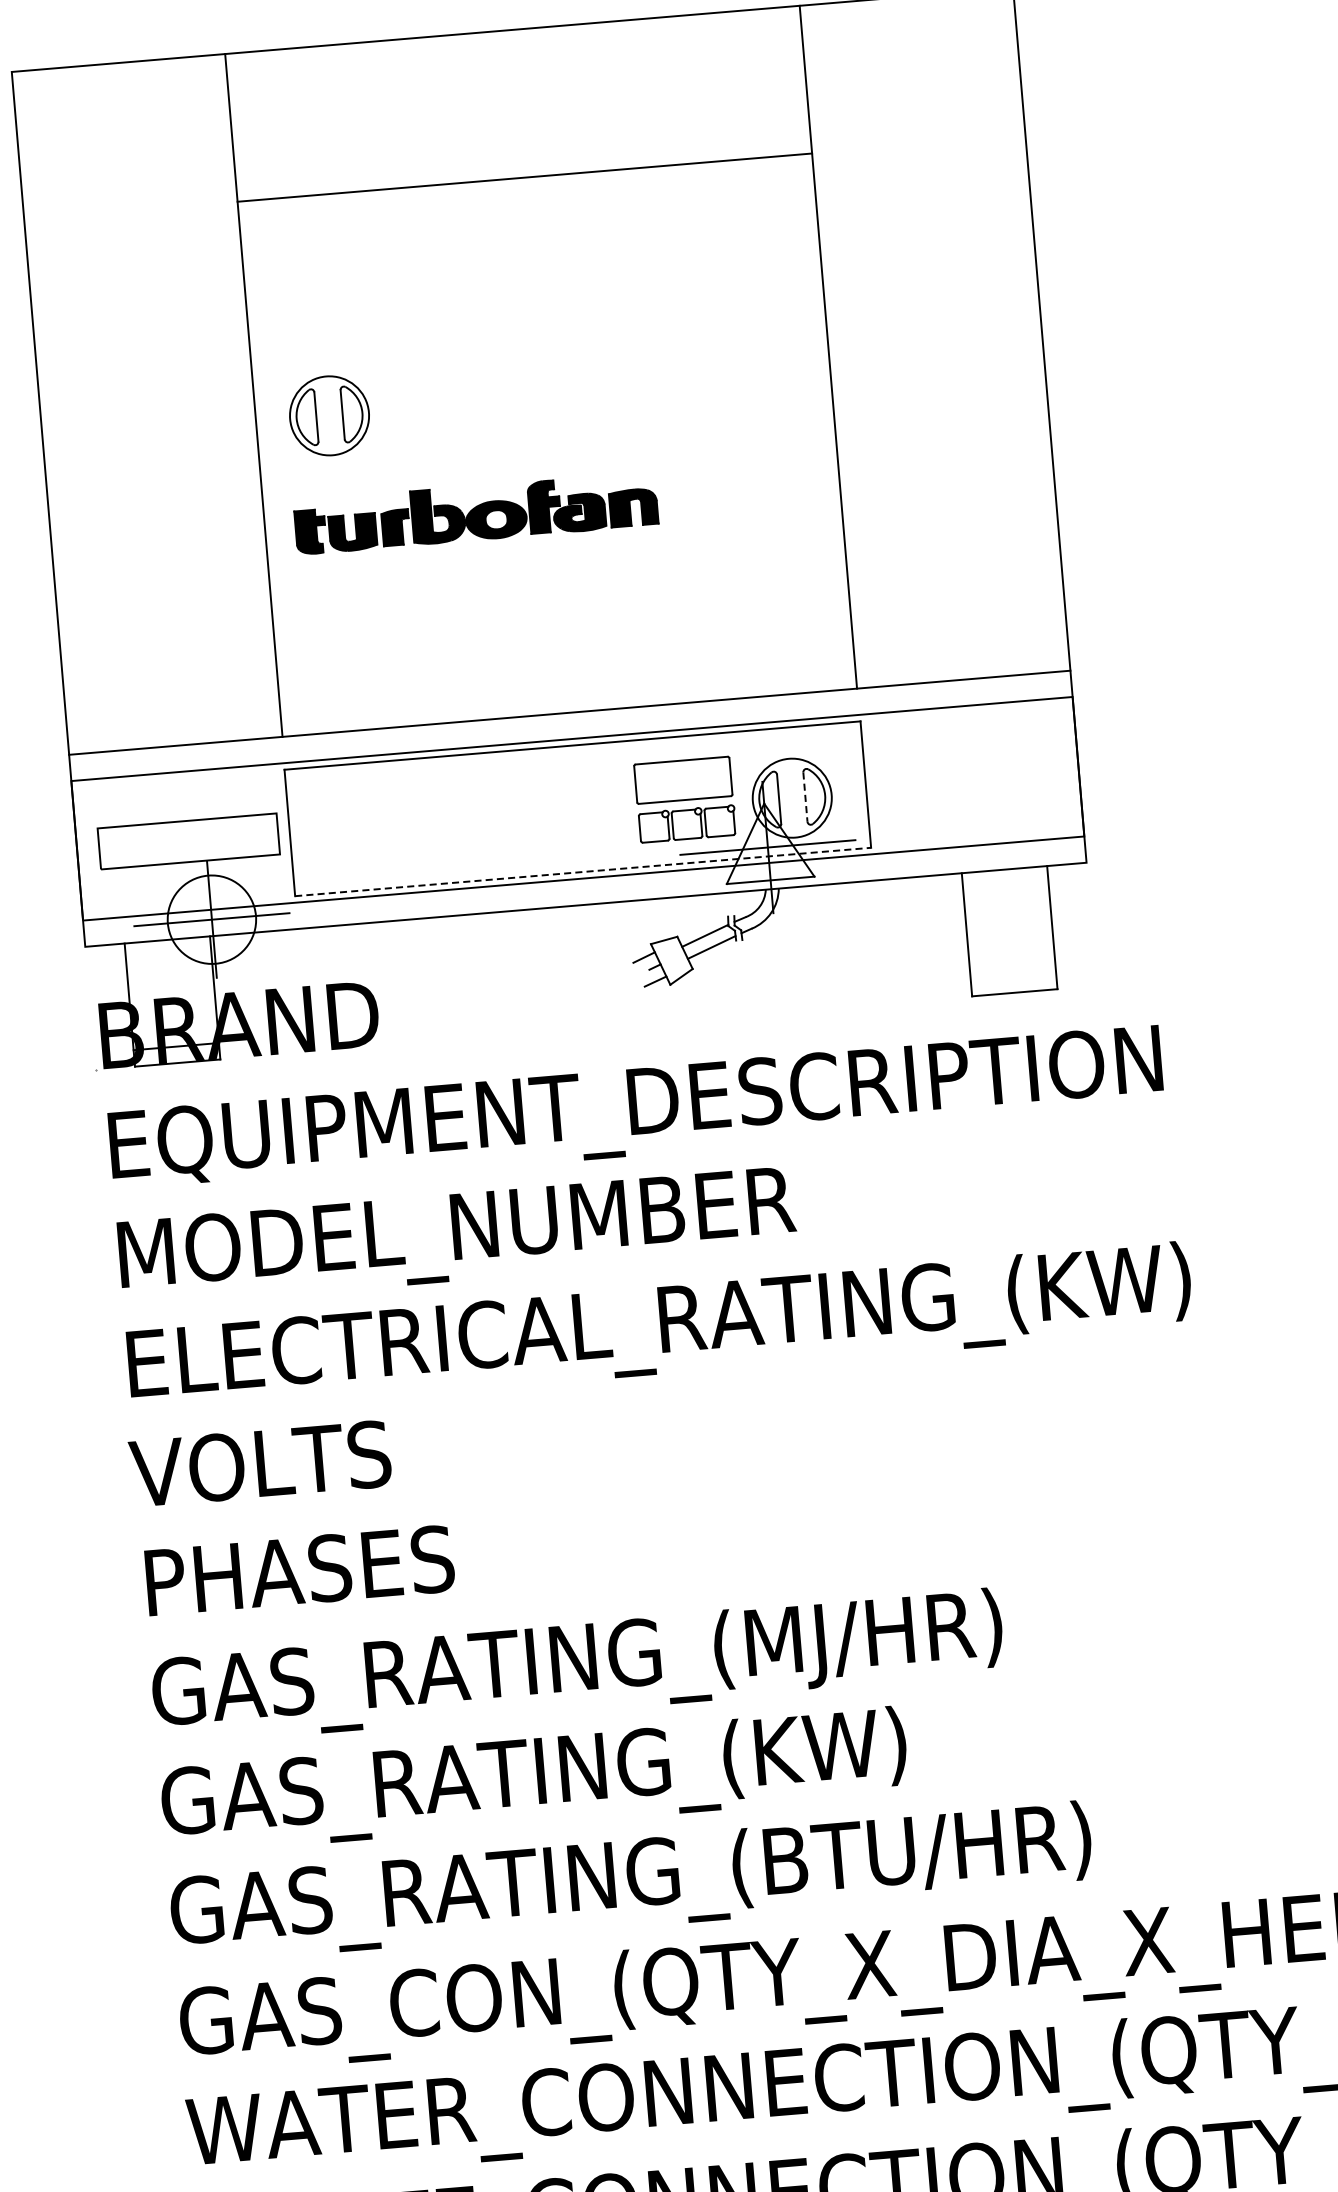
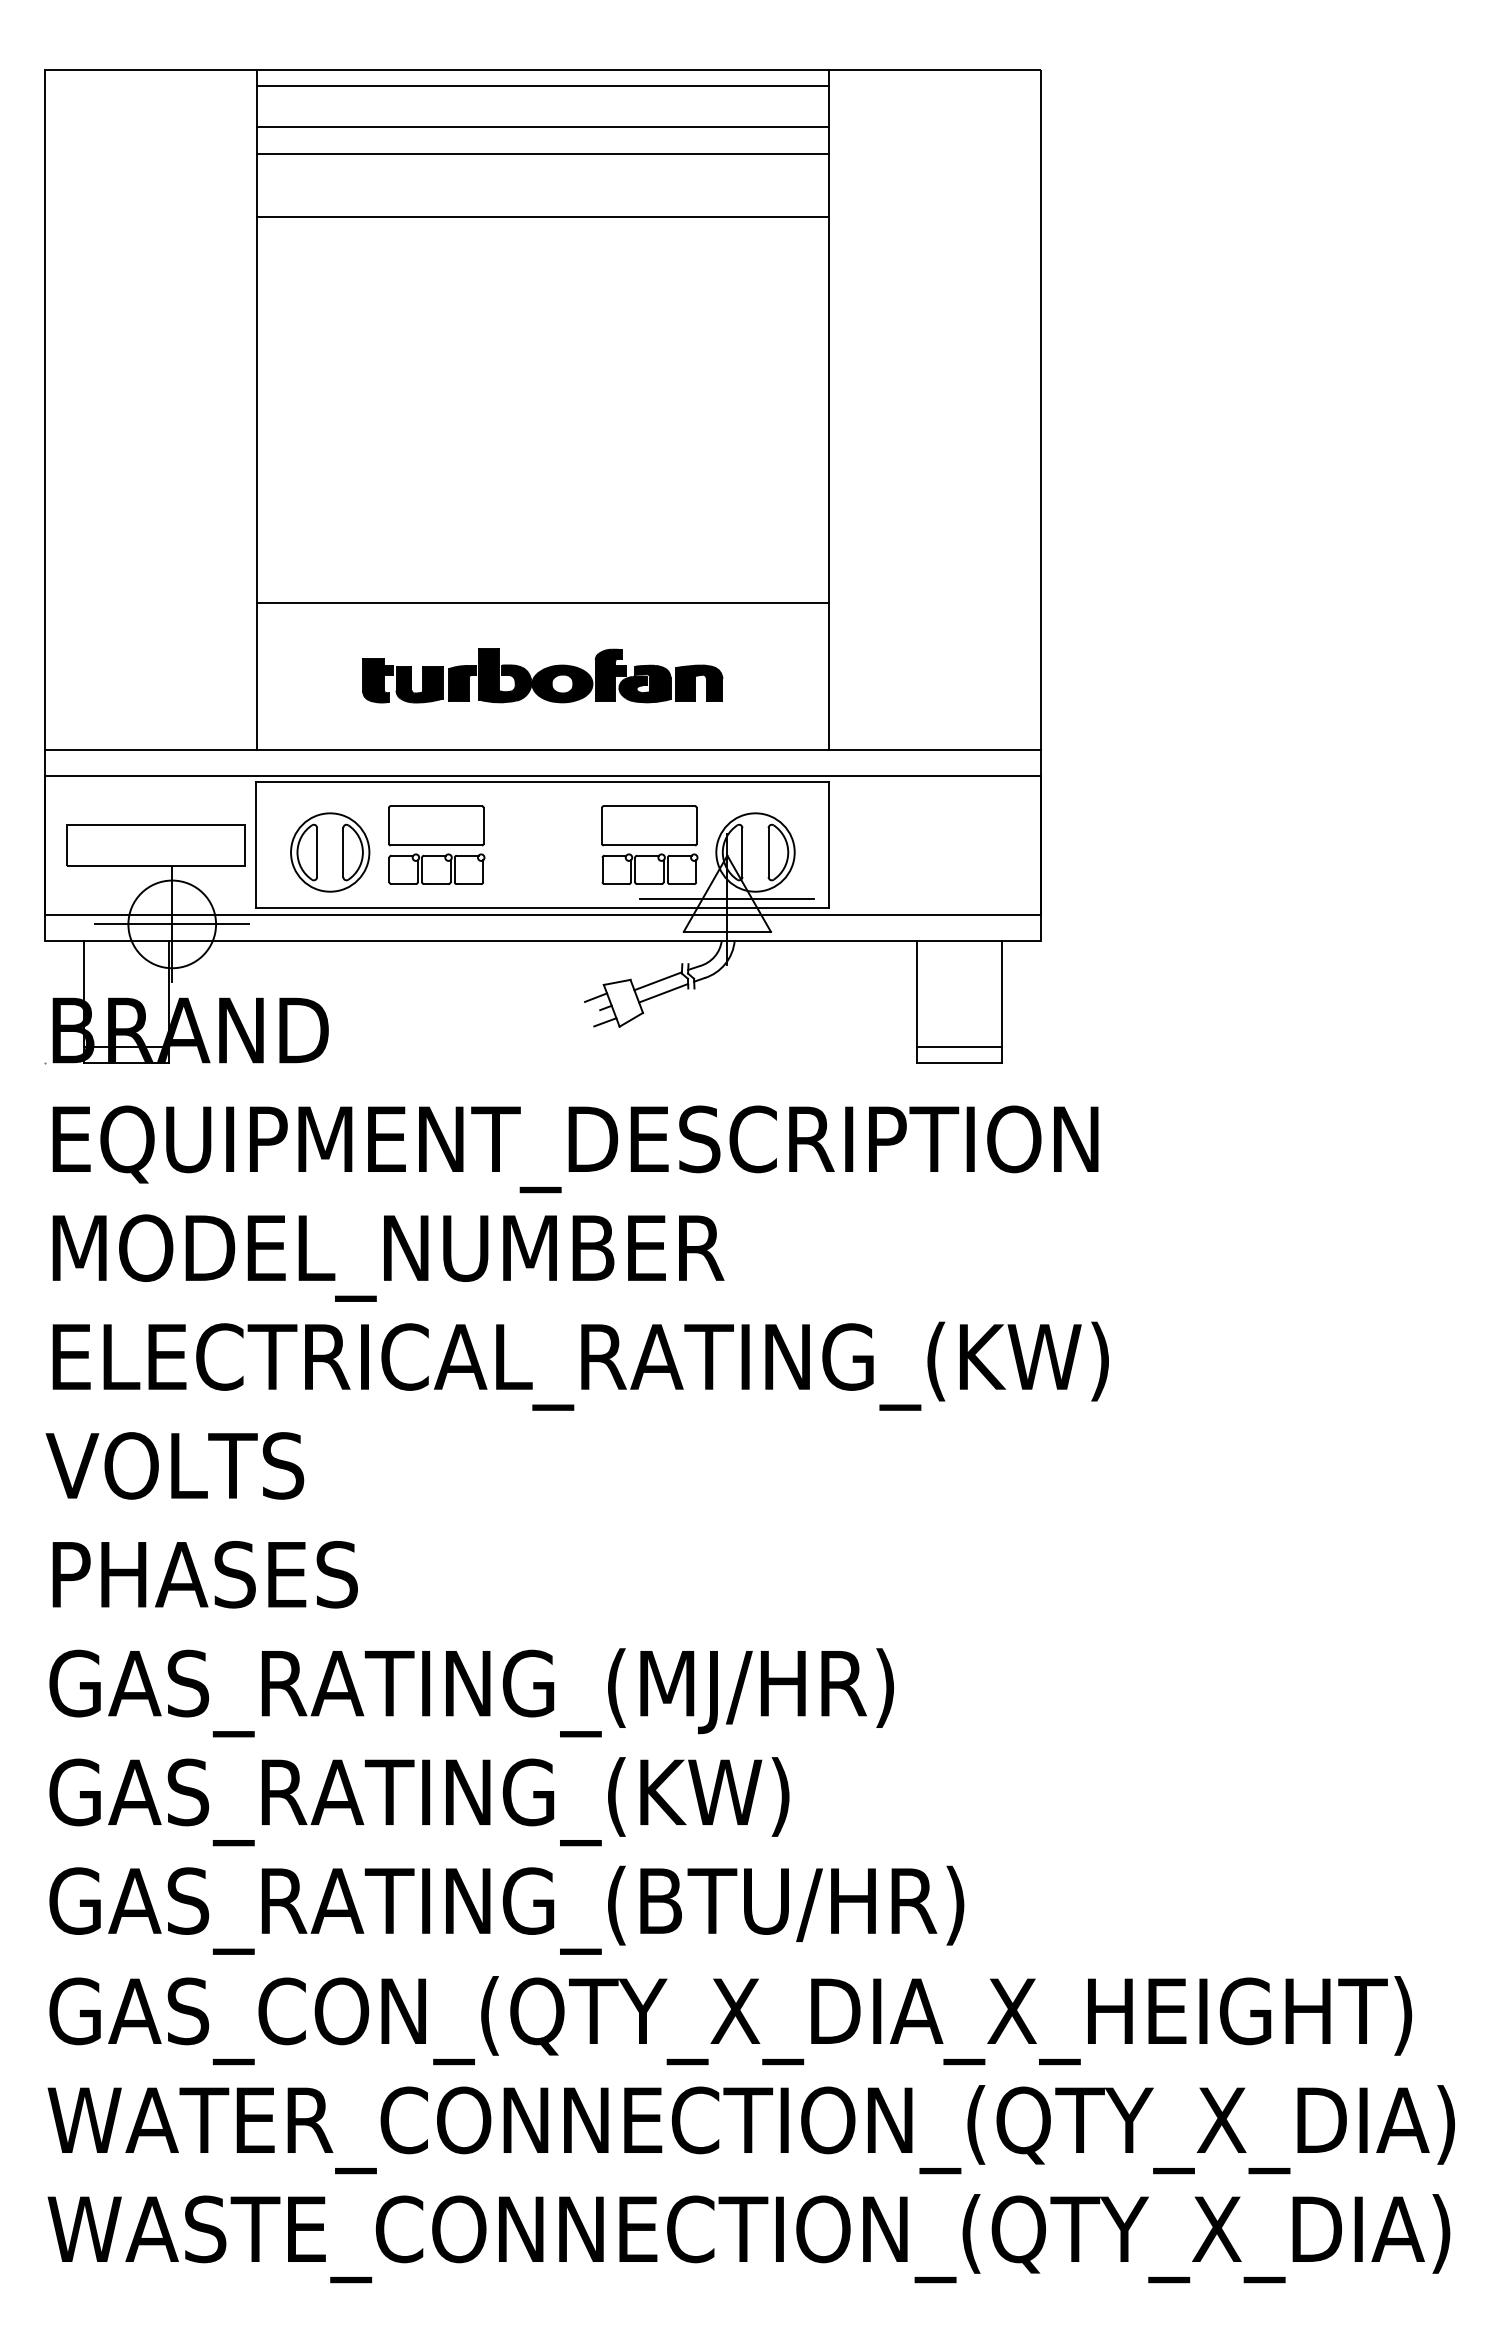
line: (513, 46) -> (542, 86), added
line: (516, 87) -> (542, 127), added
line: (519, 113) -> (542, 153), added
part: (329, 415) -> (330, 852), moved
part: (475, 512) -> (542, 675), moved
line: (556, 564) -> (542, 602), added
line: (805, 797) -> (768, 852), dashed -> solid
part: (470, 817) -> (436, 844), added
line: (583, 872) -> (543, 908), dashed -> solid
line: (1012, 976) -> (958, 1046), added

